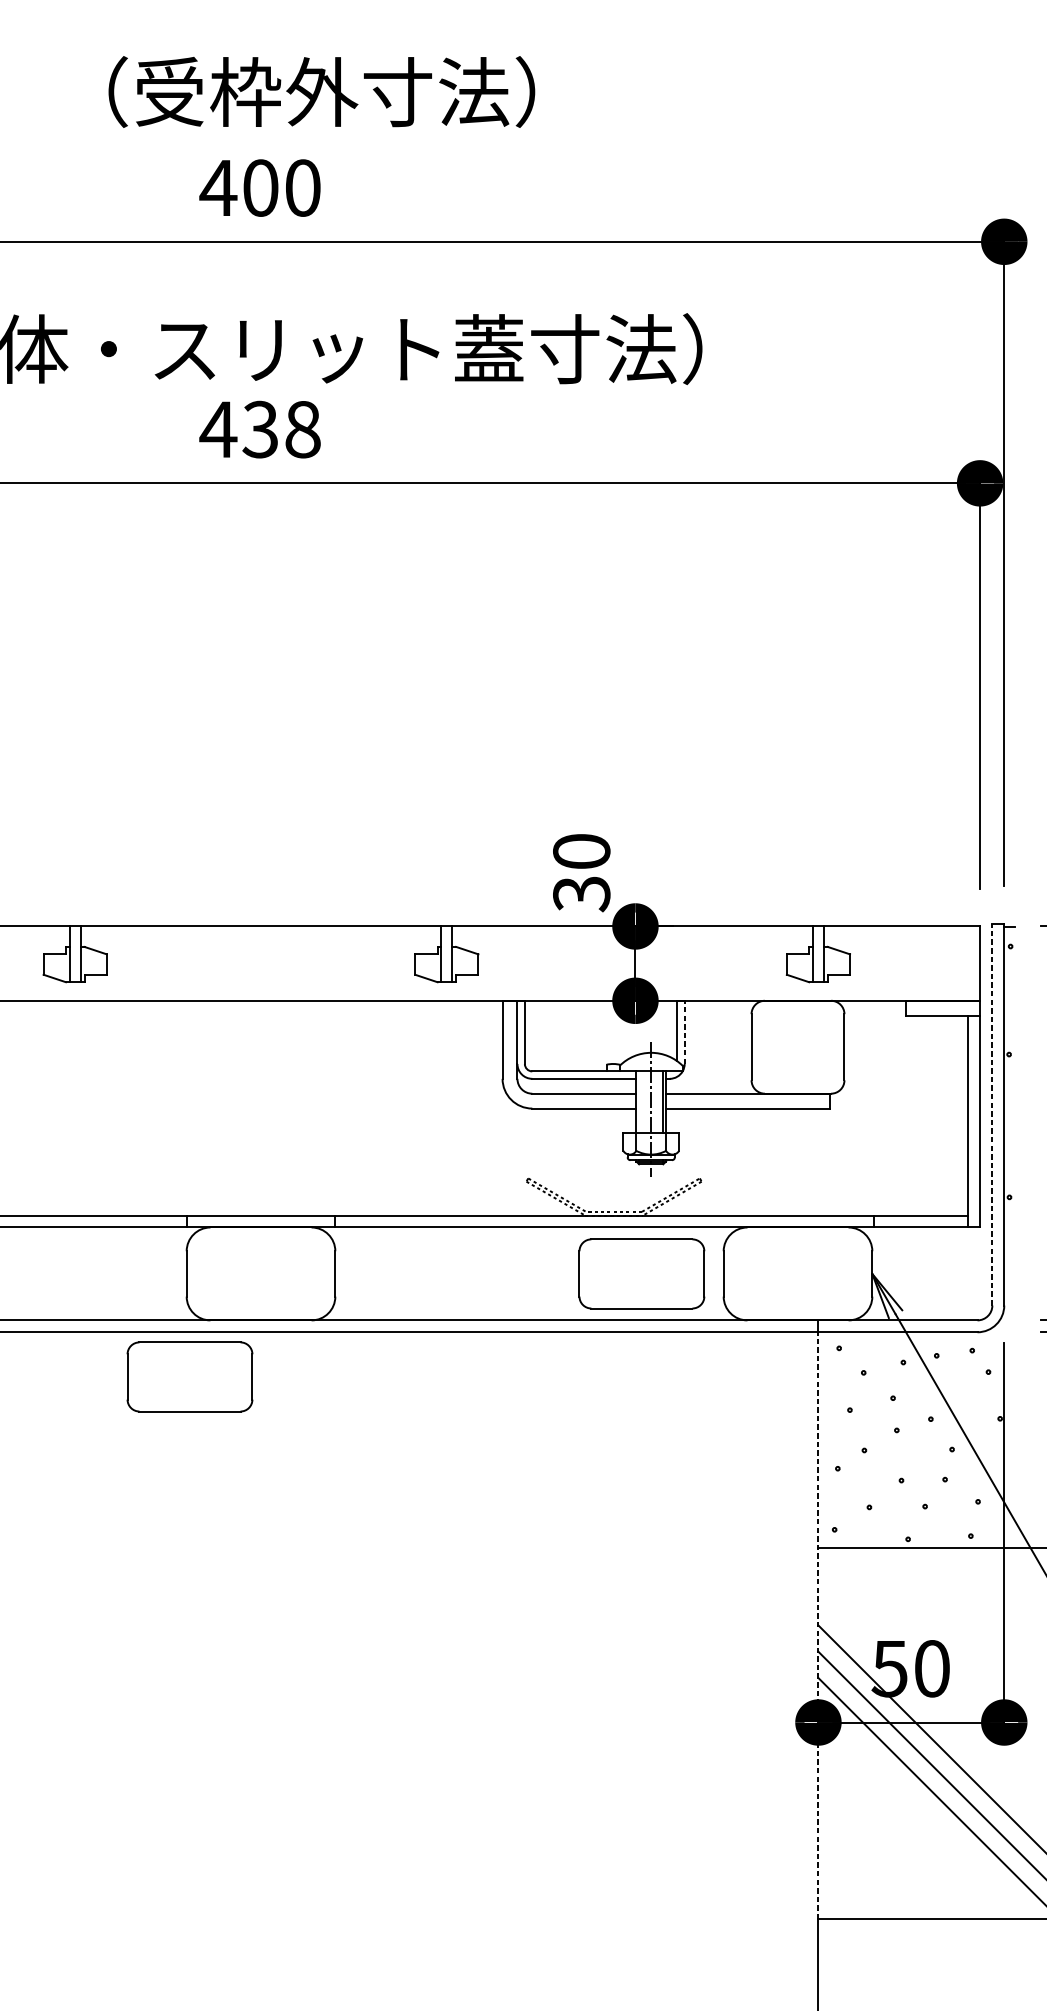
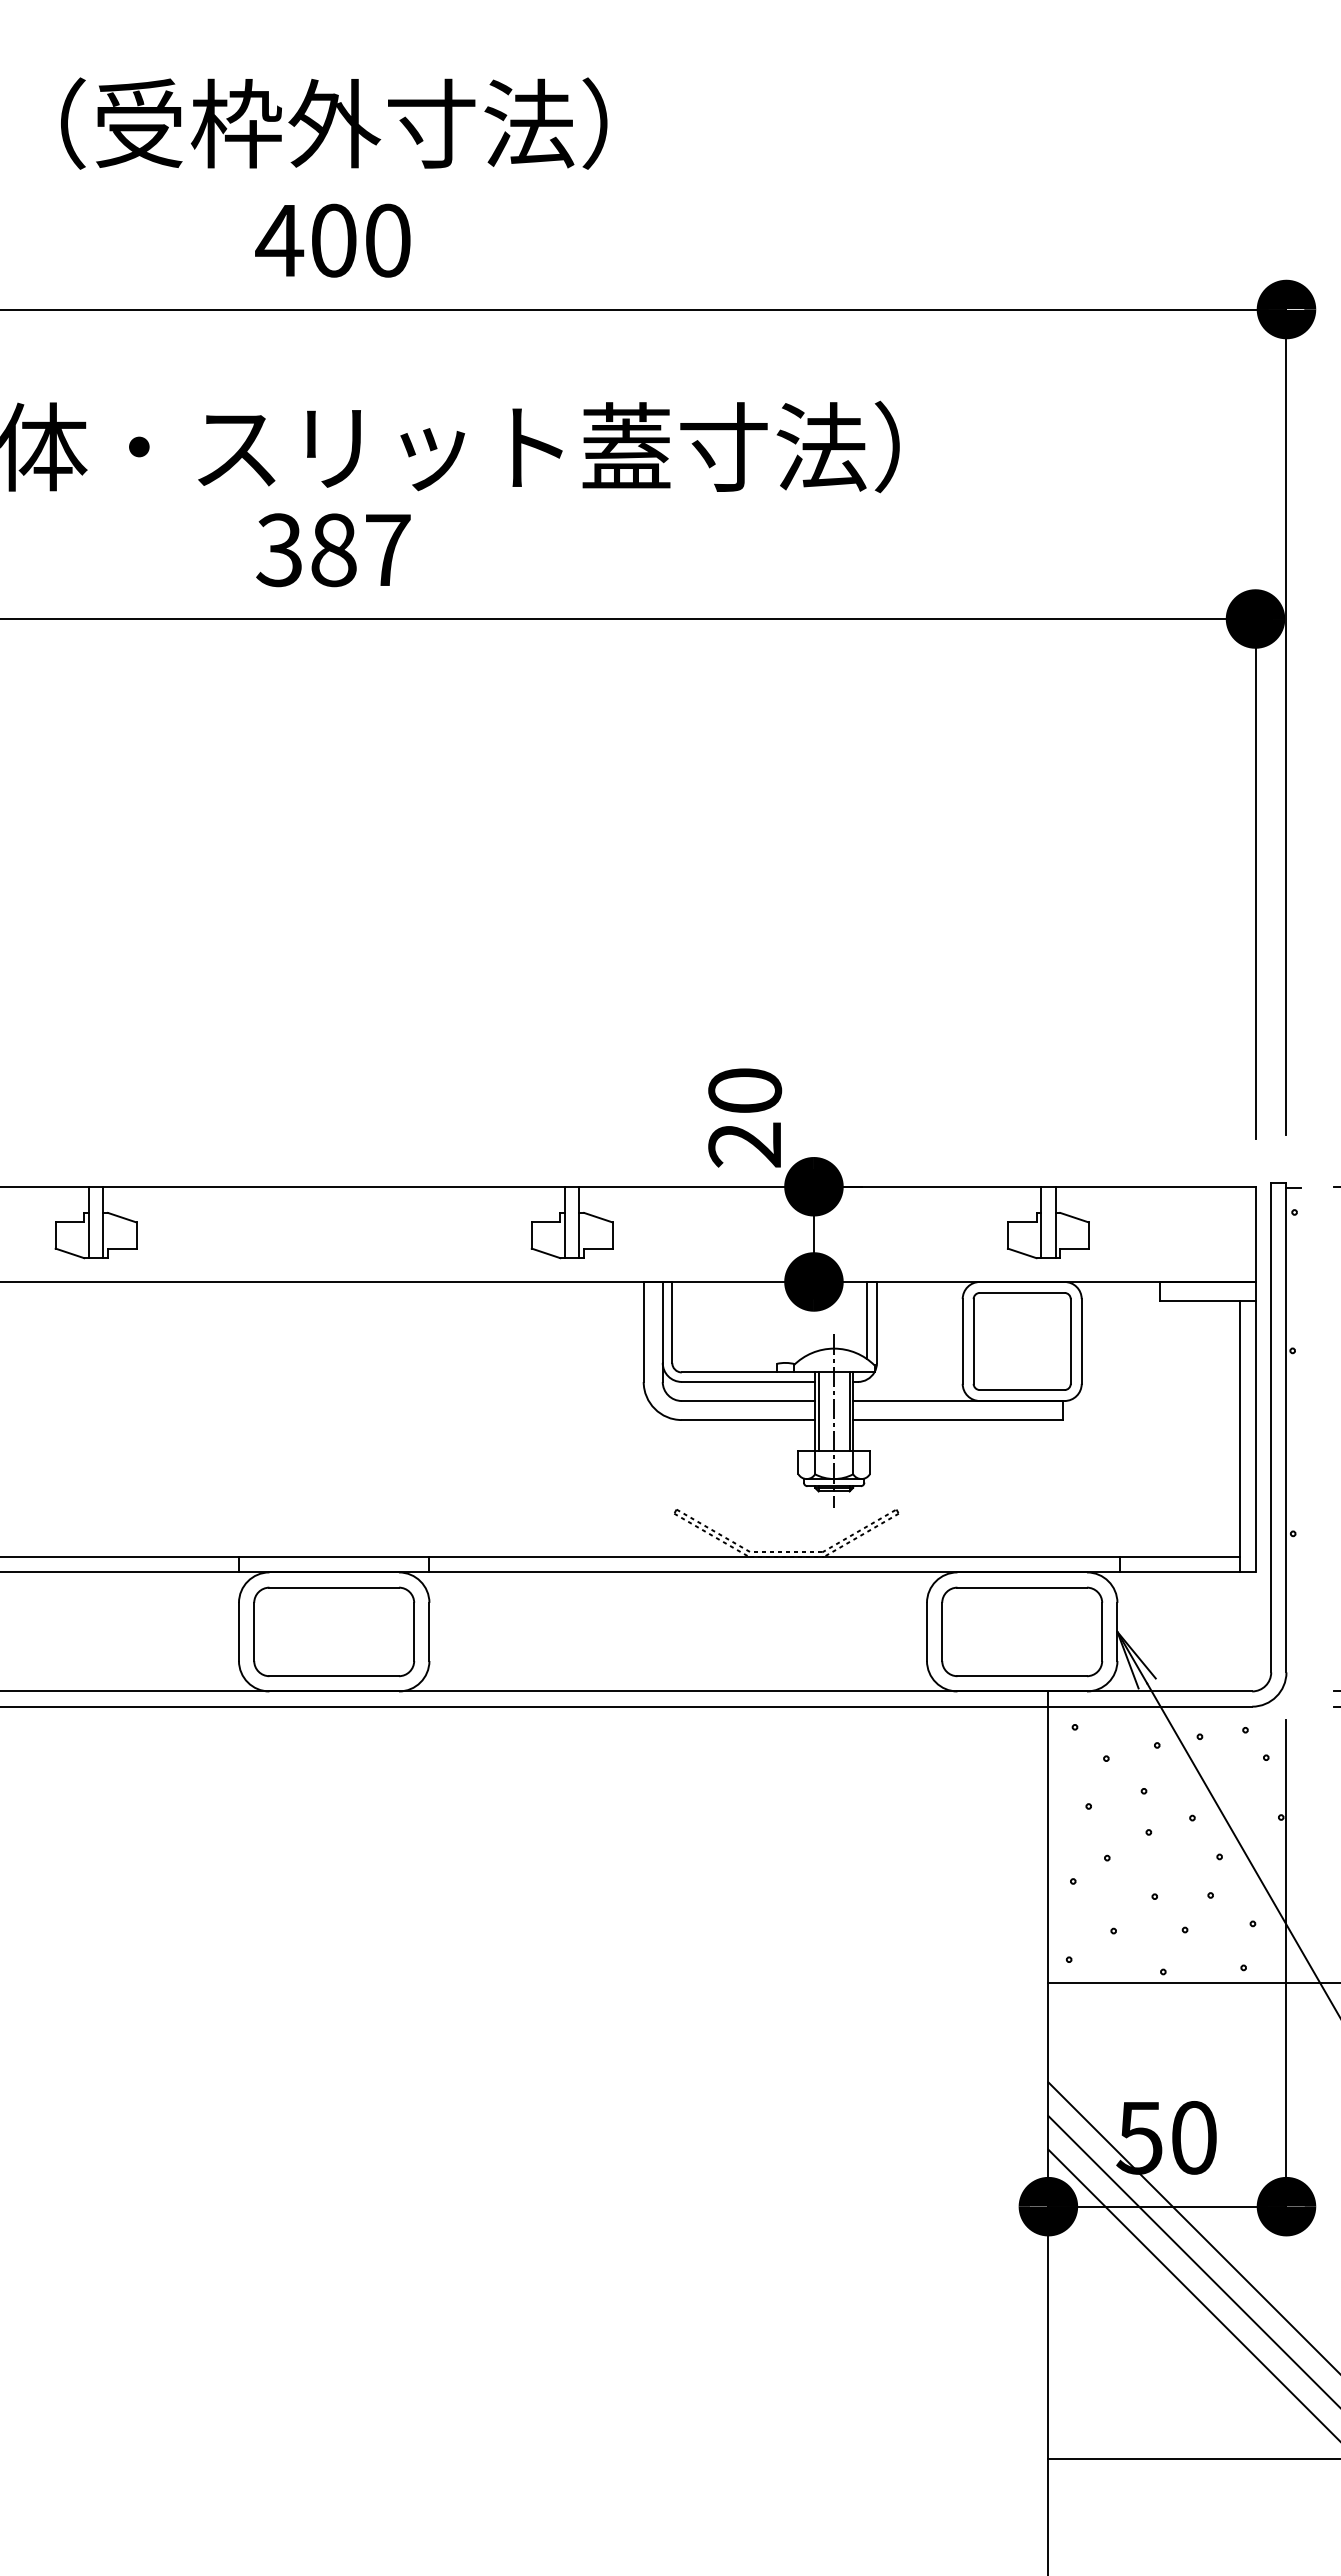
text: (322, 91) -> (334, 123), moved
text: (259, 429) -> (332, 550), 438 -> 387
text: (582, 894) -> (745, 1145), 30 -> 20
line: (685, 1031) -> (877, 1321), dashed -> solid
part: (797, 1047) -> (1021, 1341), added
line: (639, 1101) -> (818, 1411), added
line: (992, 1114) -> (1271, 1427), dashed -> solid
part: (642, 1273) -> (1022, 1631), moved
part: (190, 1376) -> (334, 1631), moved
line: (818, 1625) -> (1048, 2082), dashed -> solid

